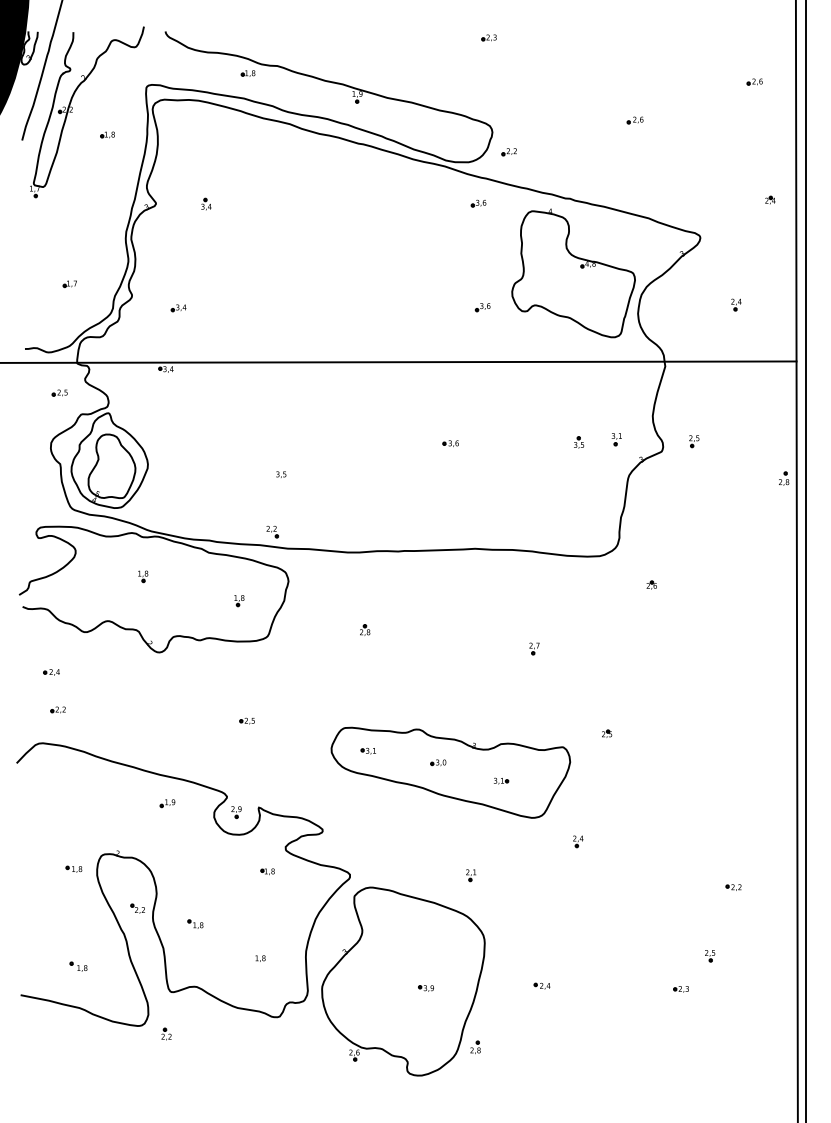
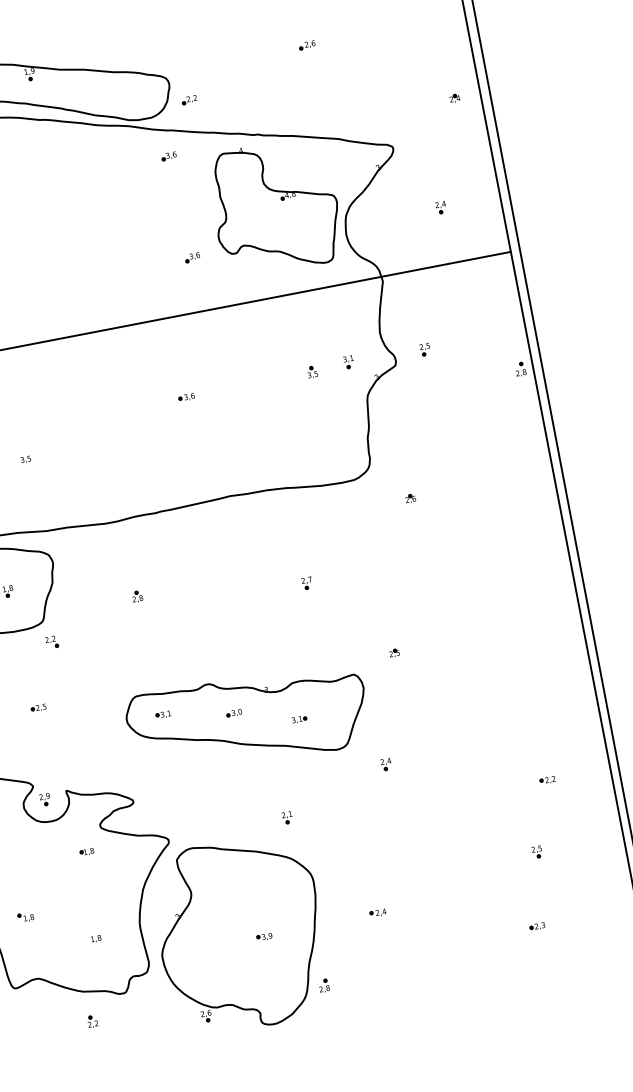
part: (272, 532) -> (51, 642), moved
part: (680, 989) -> (536, 927), moved
part: (166, 1033) -> (92, 1020), moved

